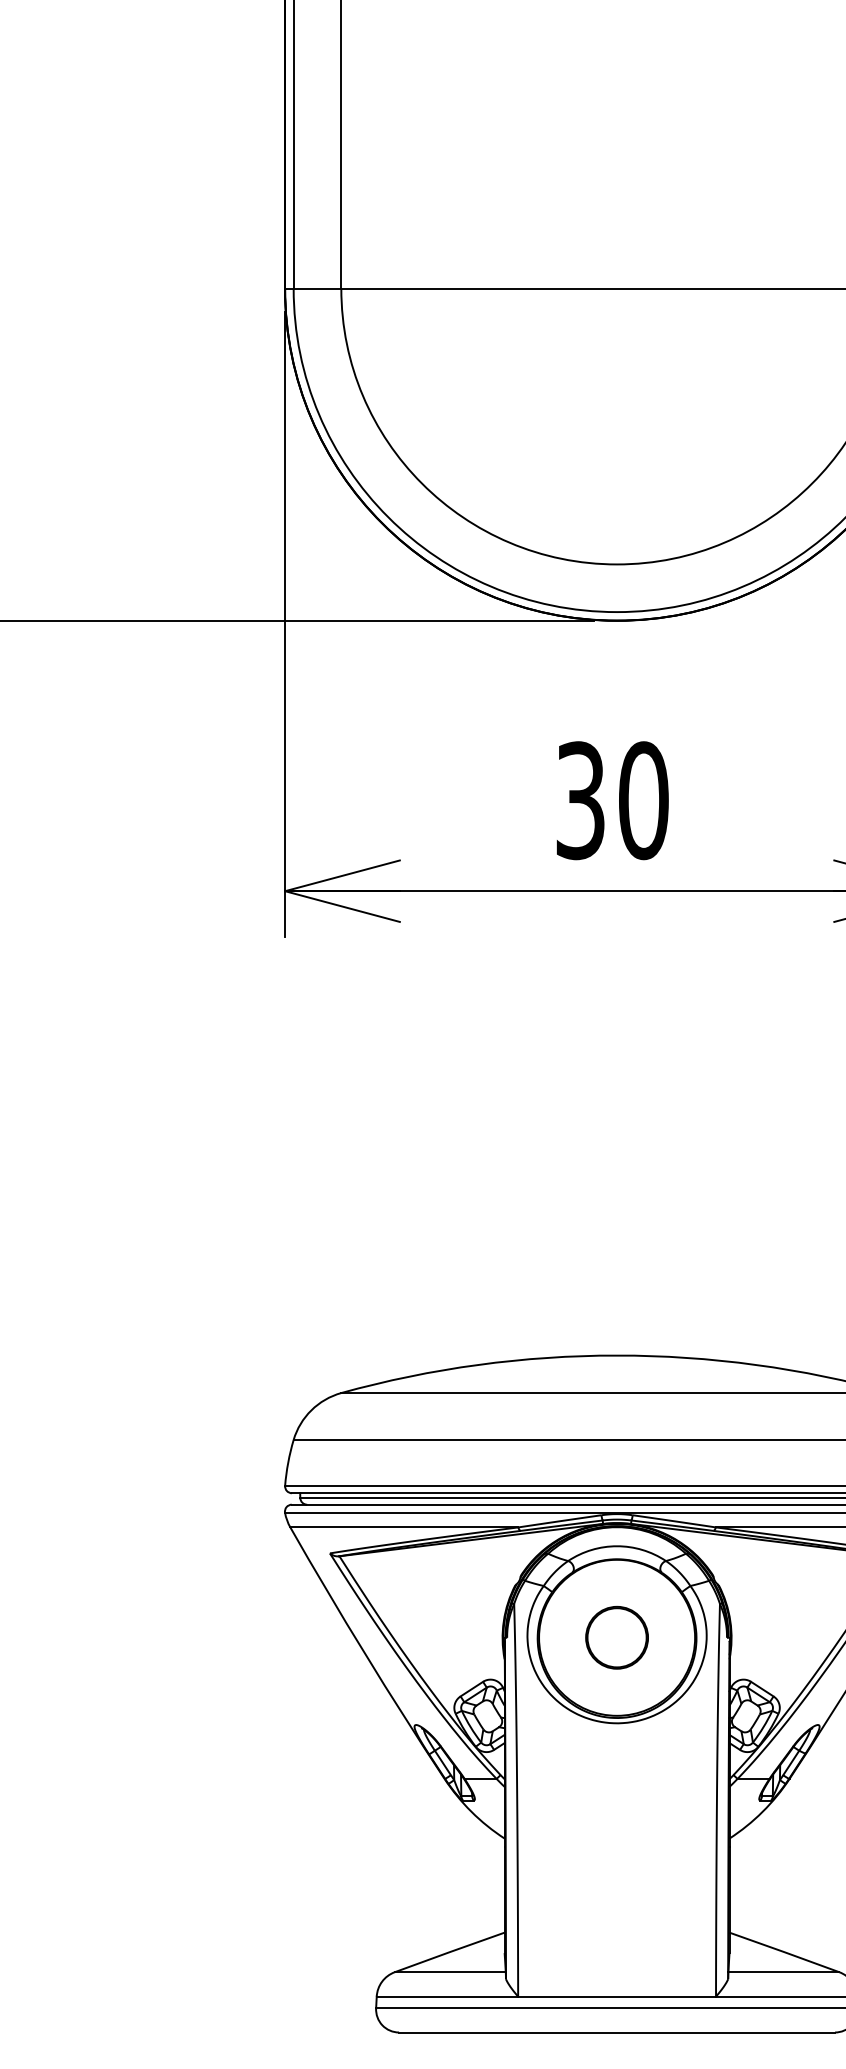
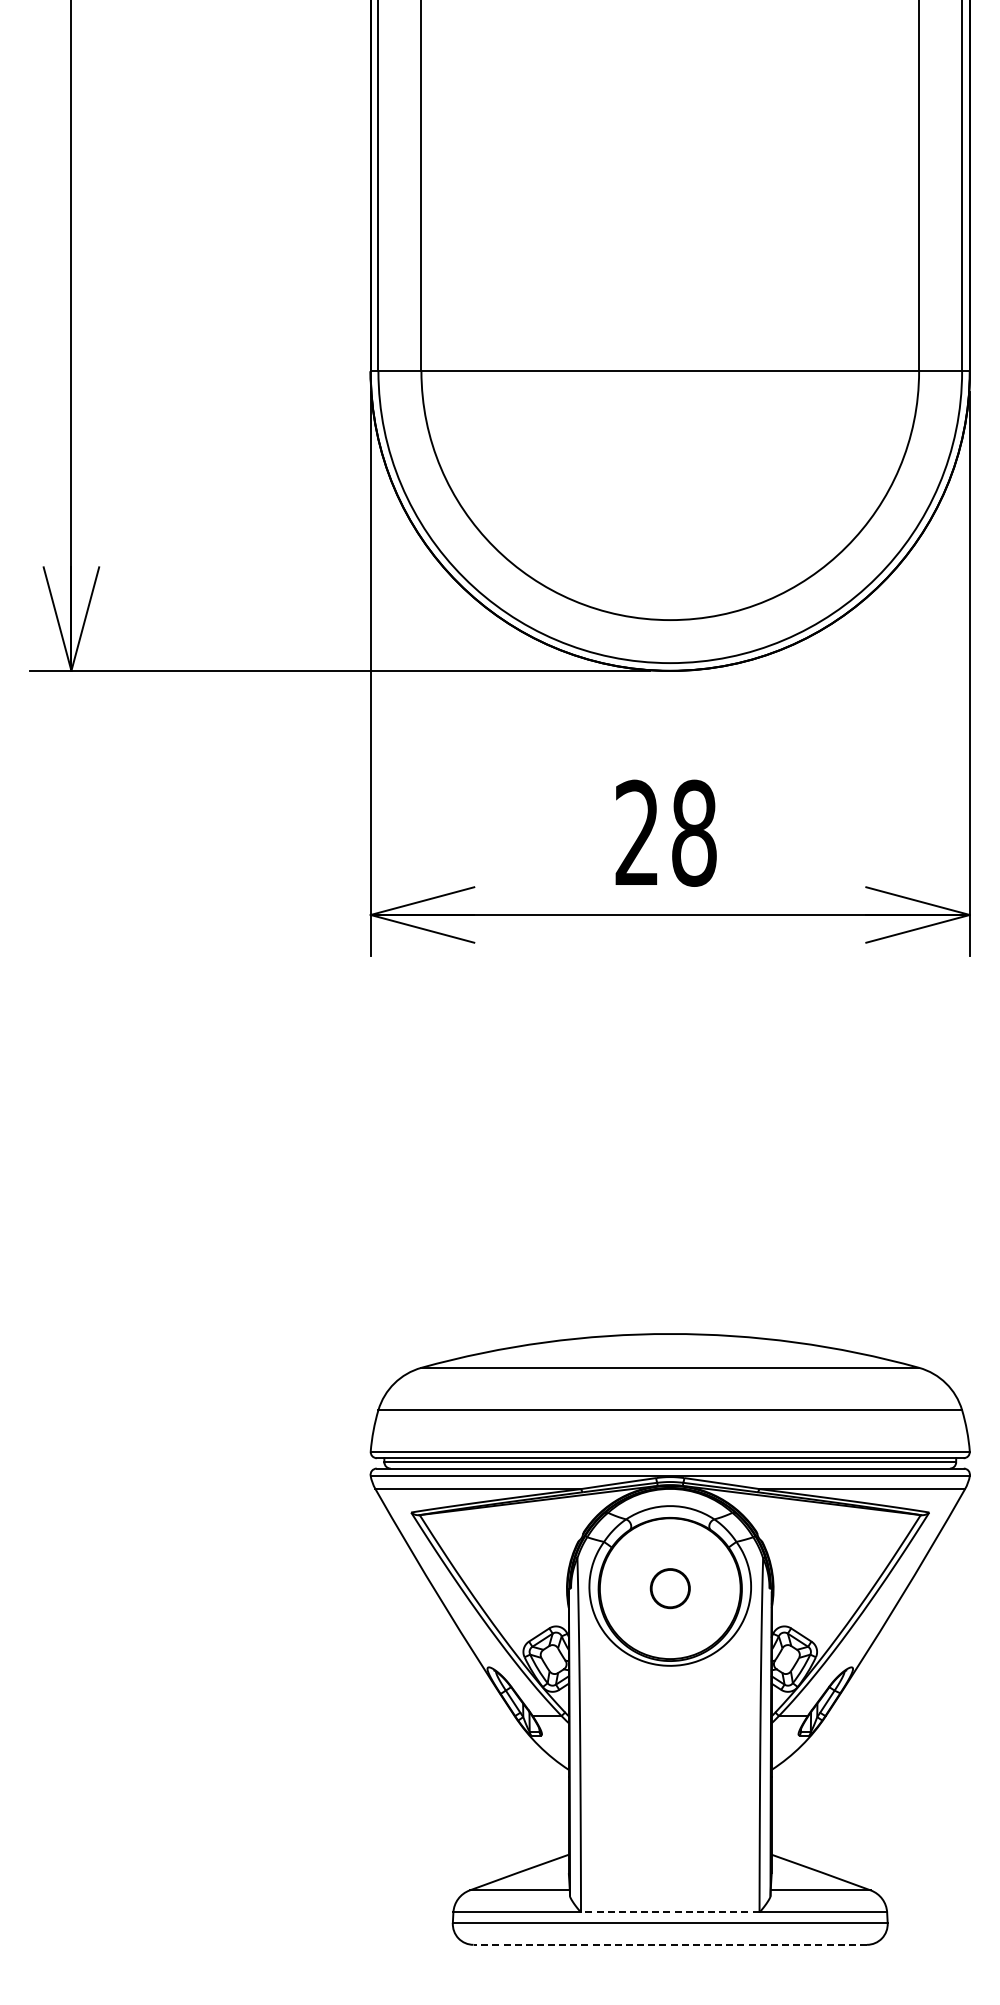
text: (611, 799) -> (665, 832), 30 -> 28
part: (617, 1637) -> (670, 1588), size x0.7
line: (616, 1996) -> (669, 1912), solid -> dashed
line: (617, 2032) -> (670, 1944), solid -> dashed

